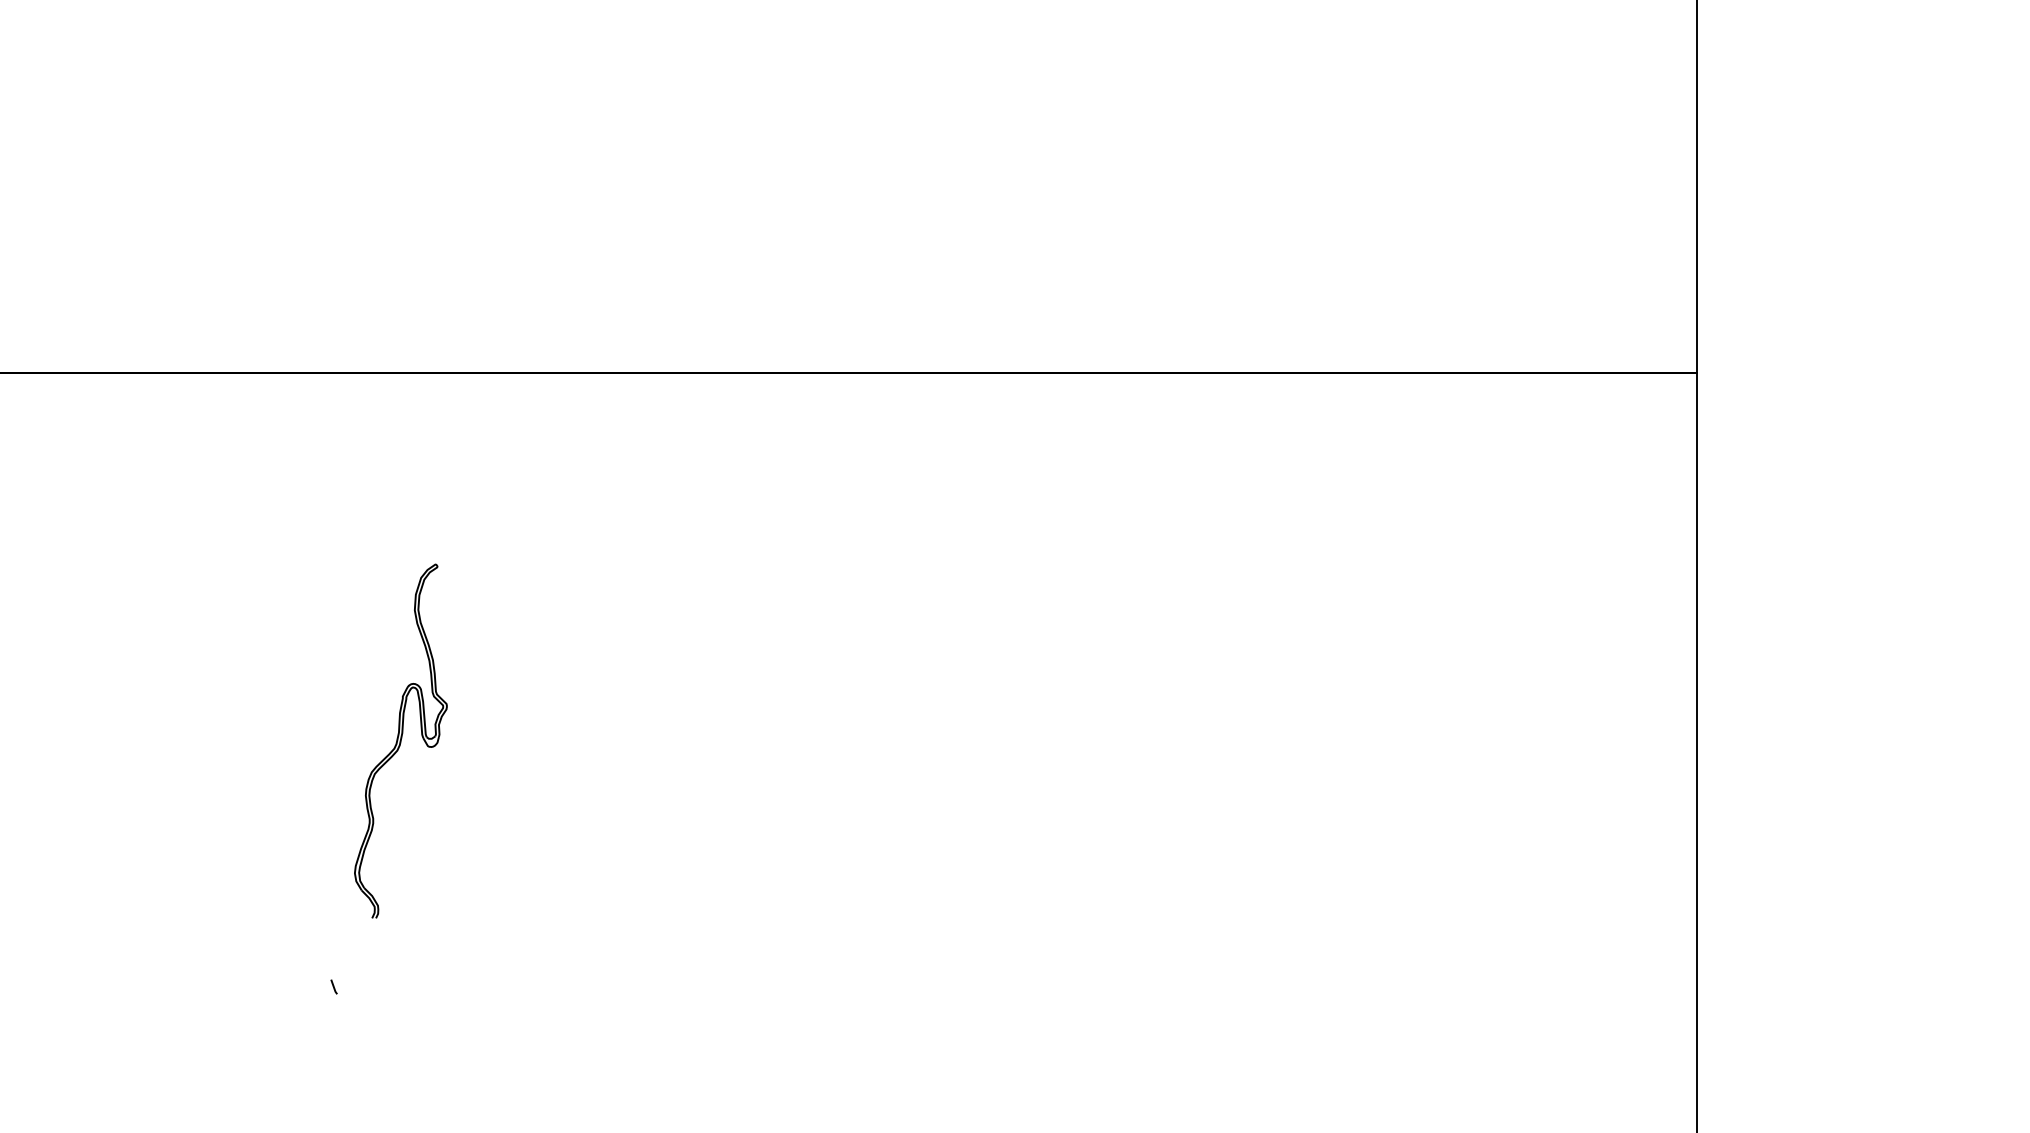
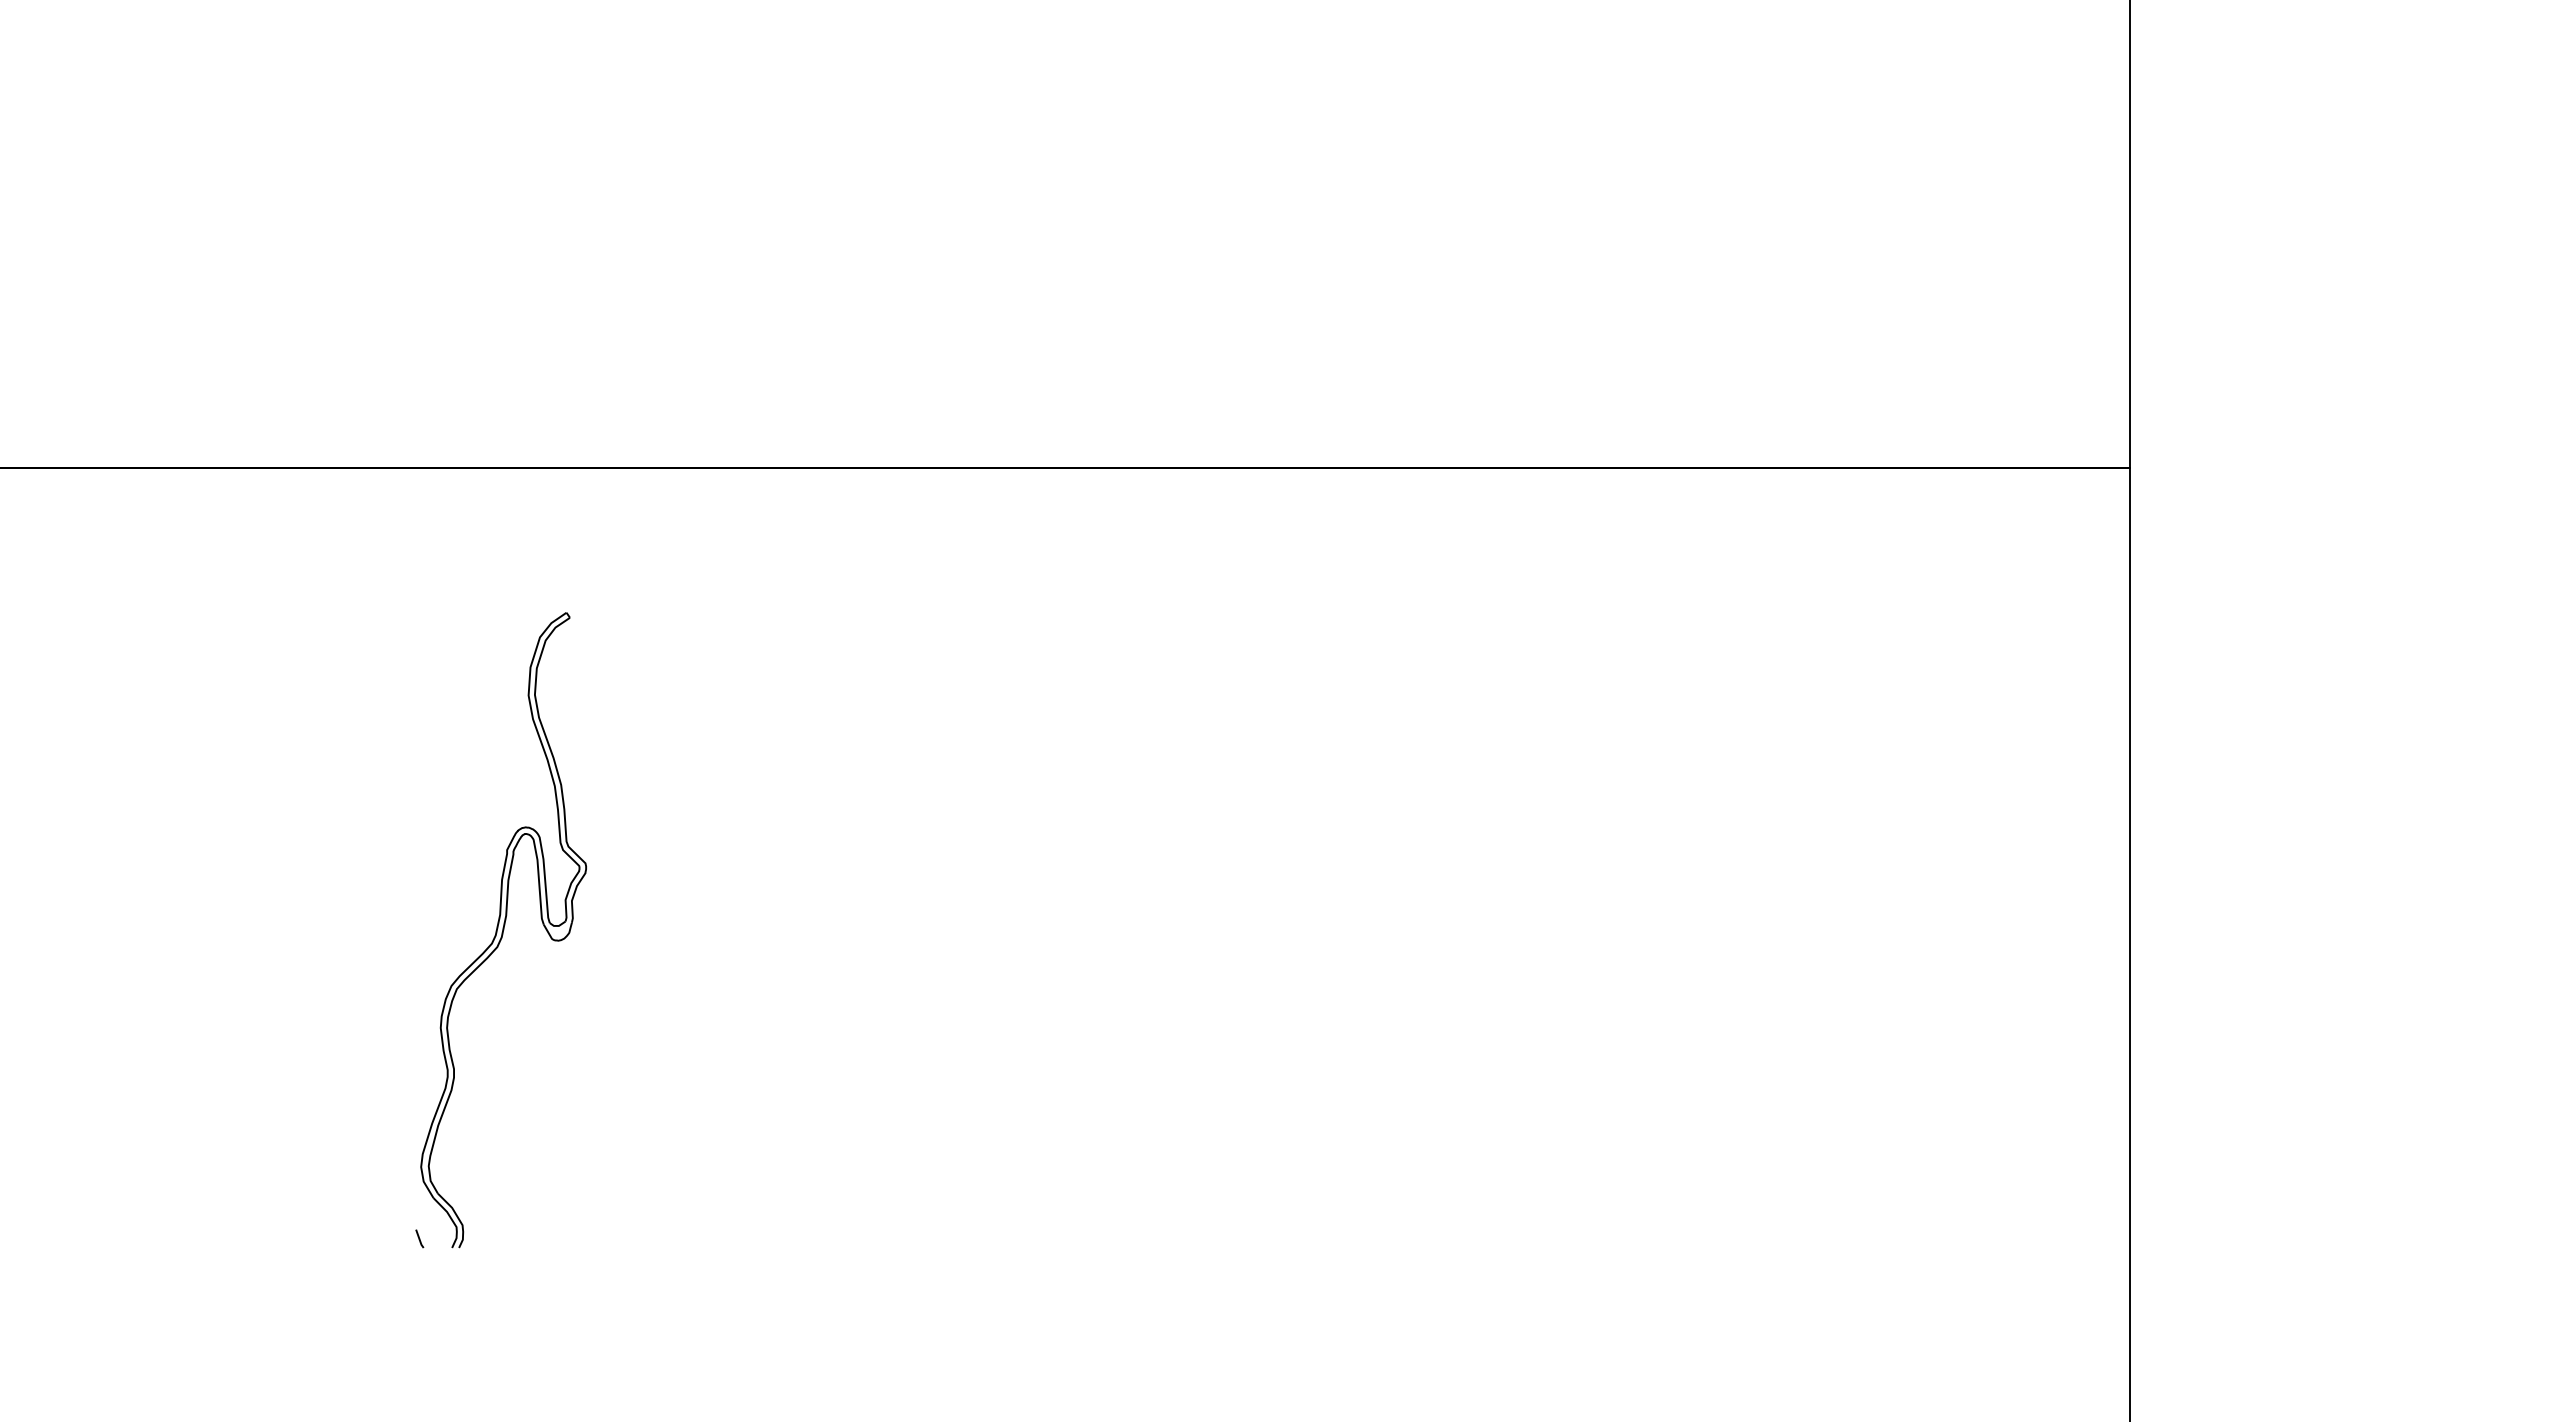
part: (400, 741) -> (503, 930), size x1.43

